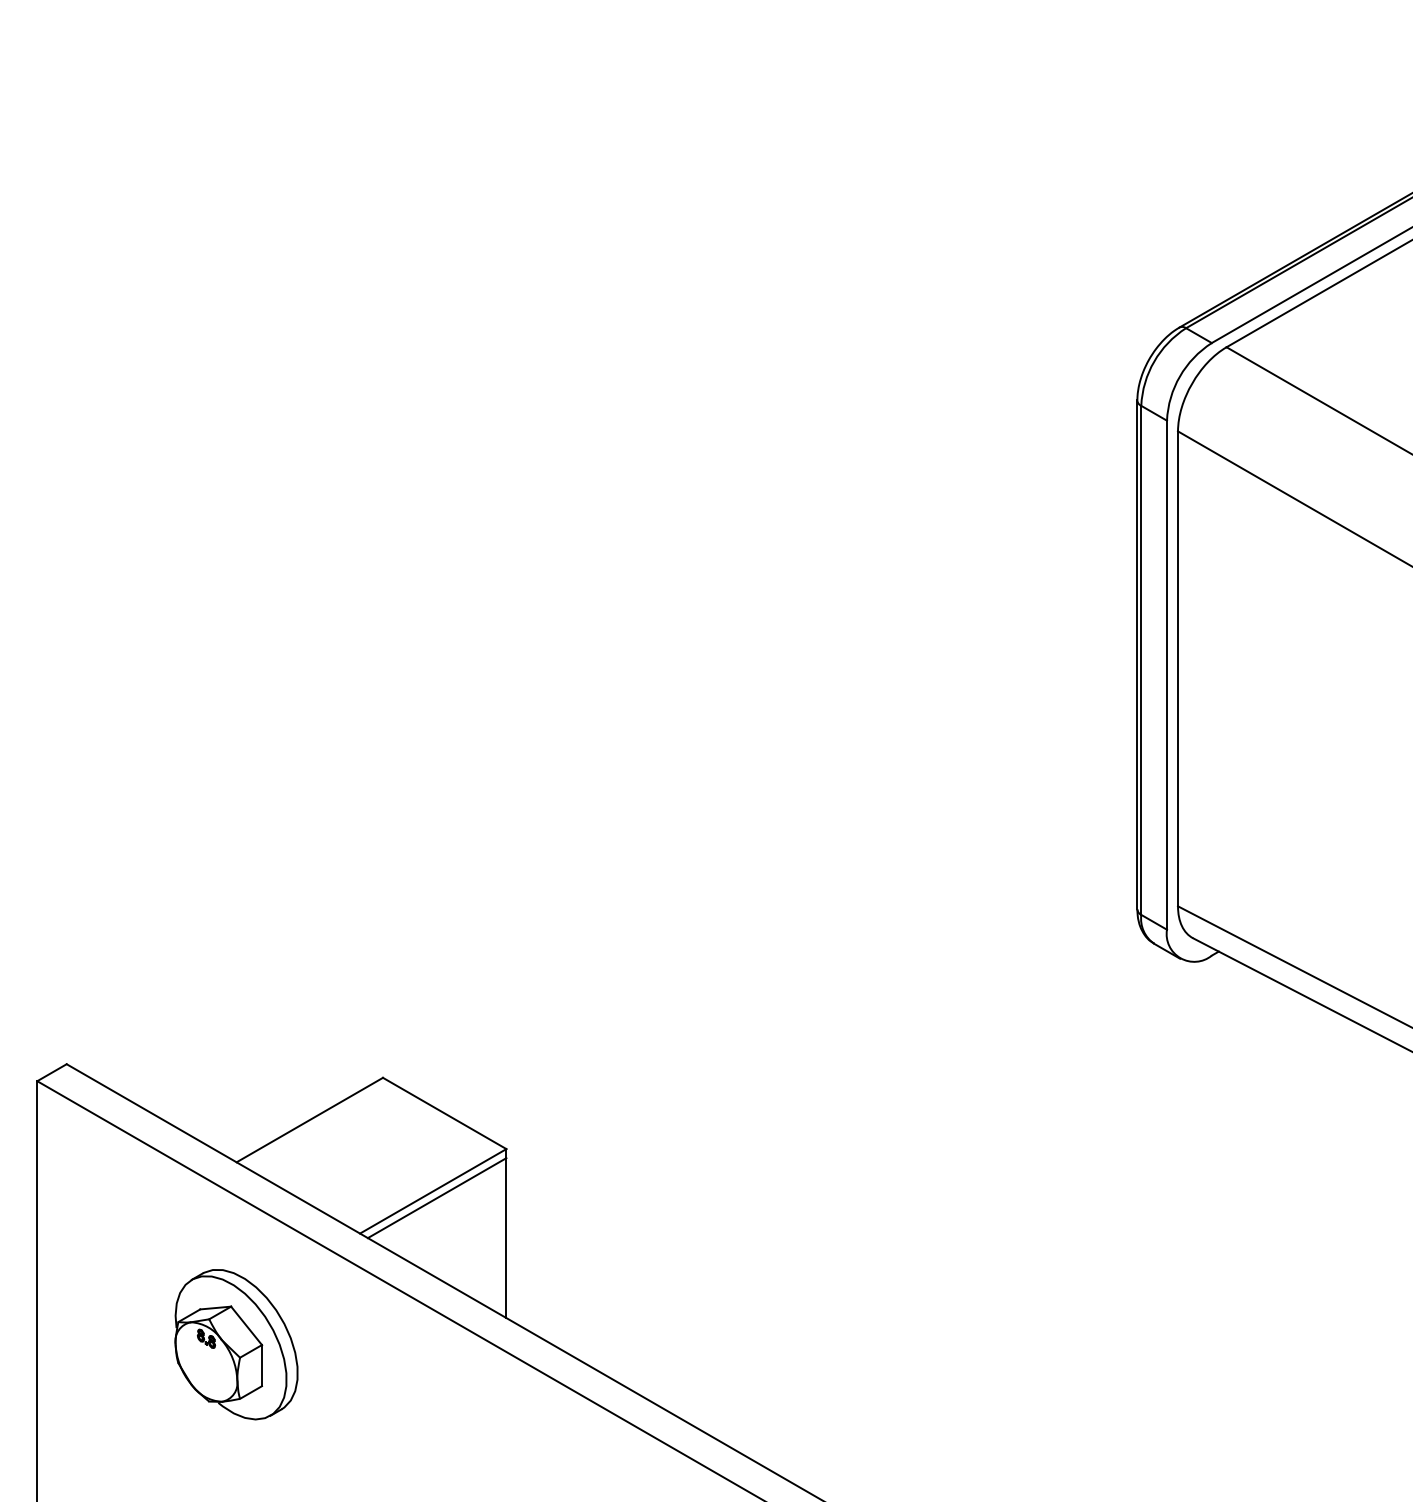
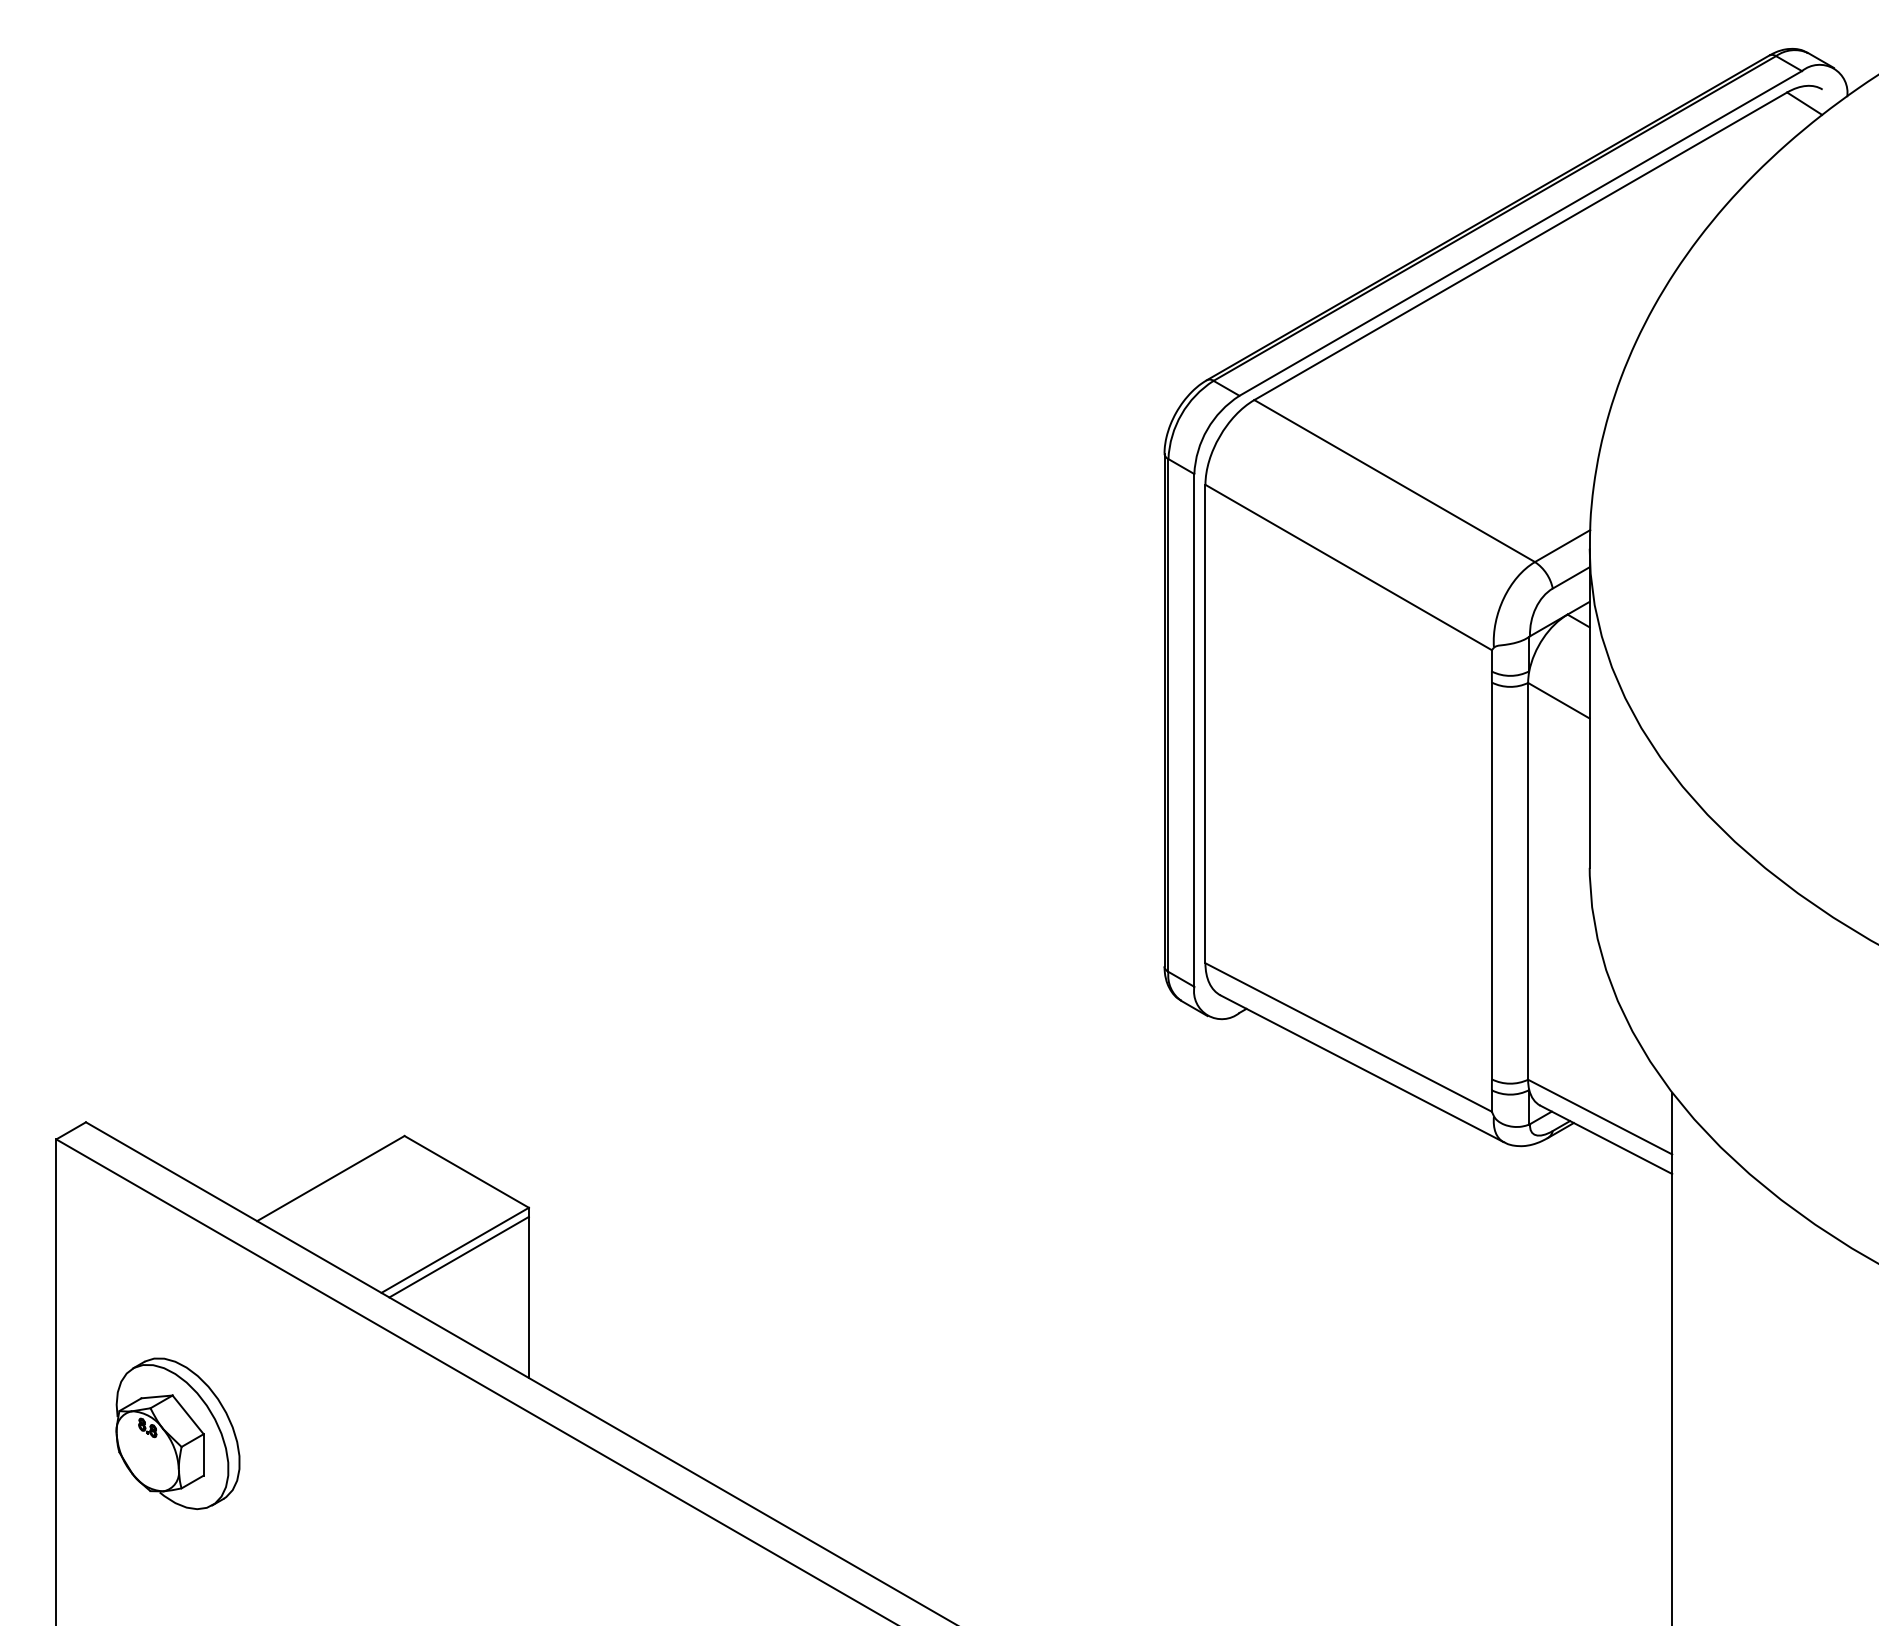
part: (235, 1344) -> (177, 1433), moved

